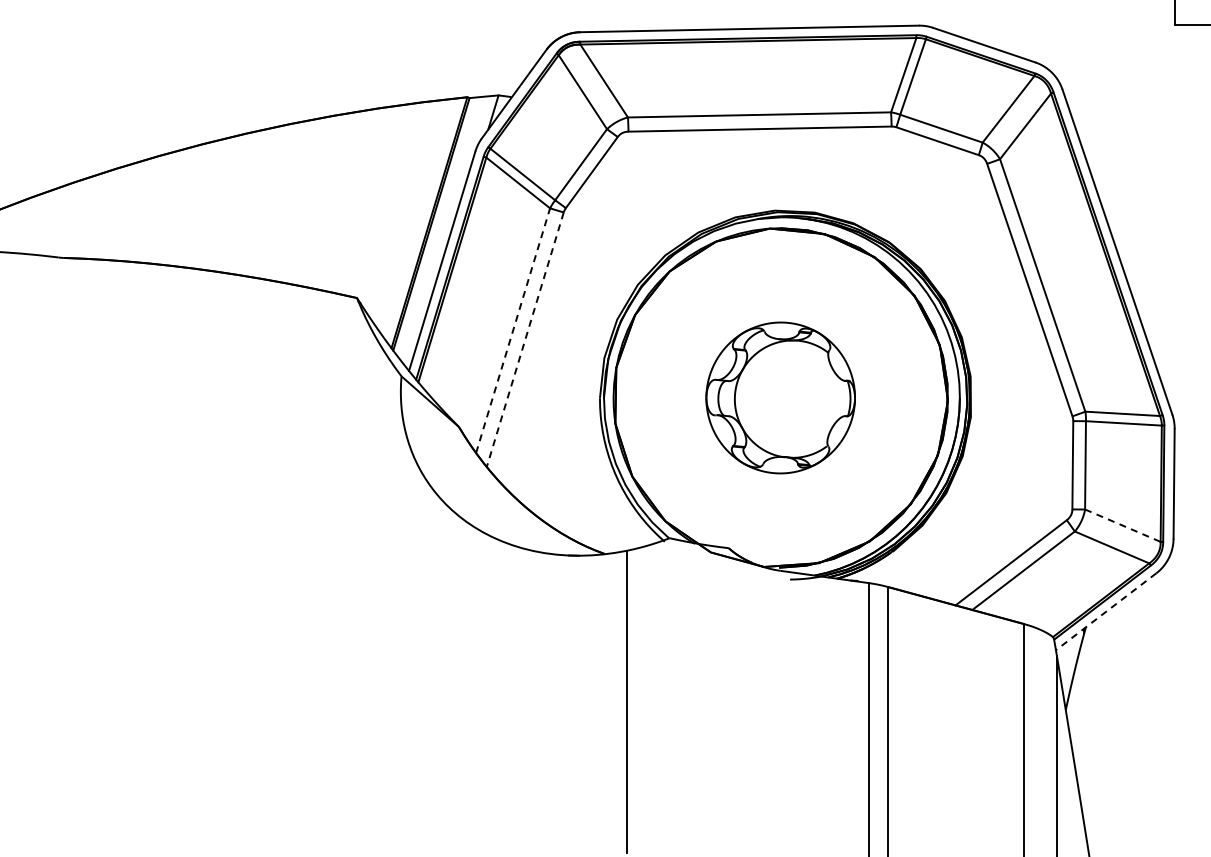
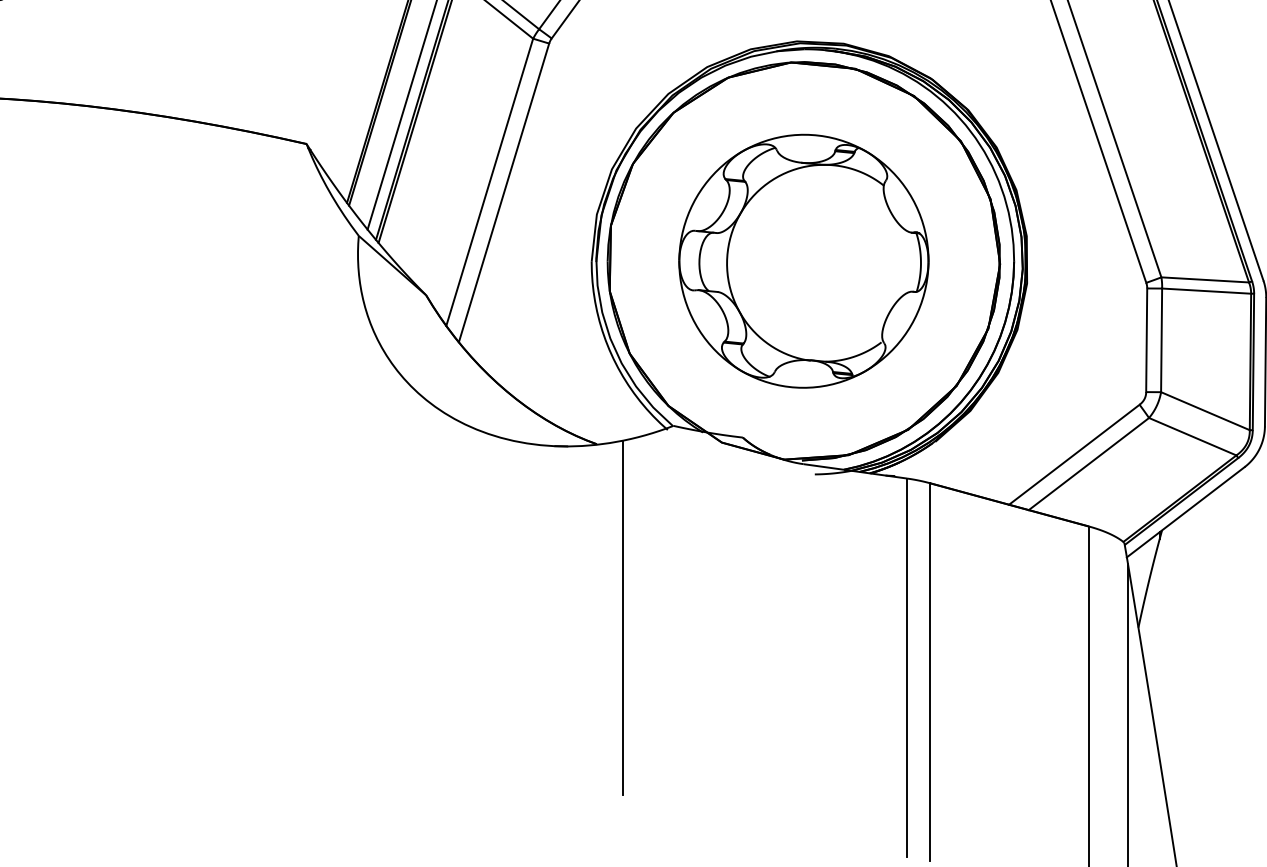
line: (513, 330) -> (490, 182), dashed -> solid
line: (525, 339) -> (504, 192), dashed -> solid
part: (780, 397) -> (803, 260), size x1.43
line: (1123, 525) -> (1206, 410), dashed -> solid
line: (1105, 612) -> (1185, 513), dashed -> solid

